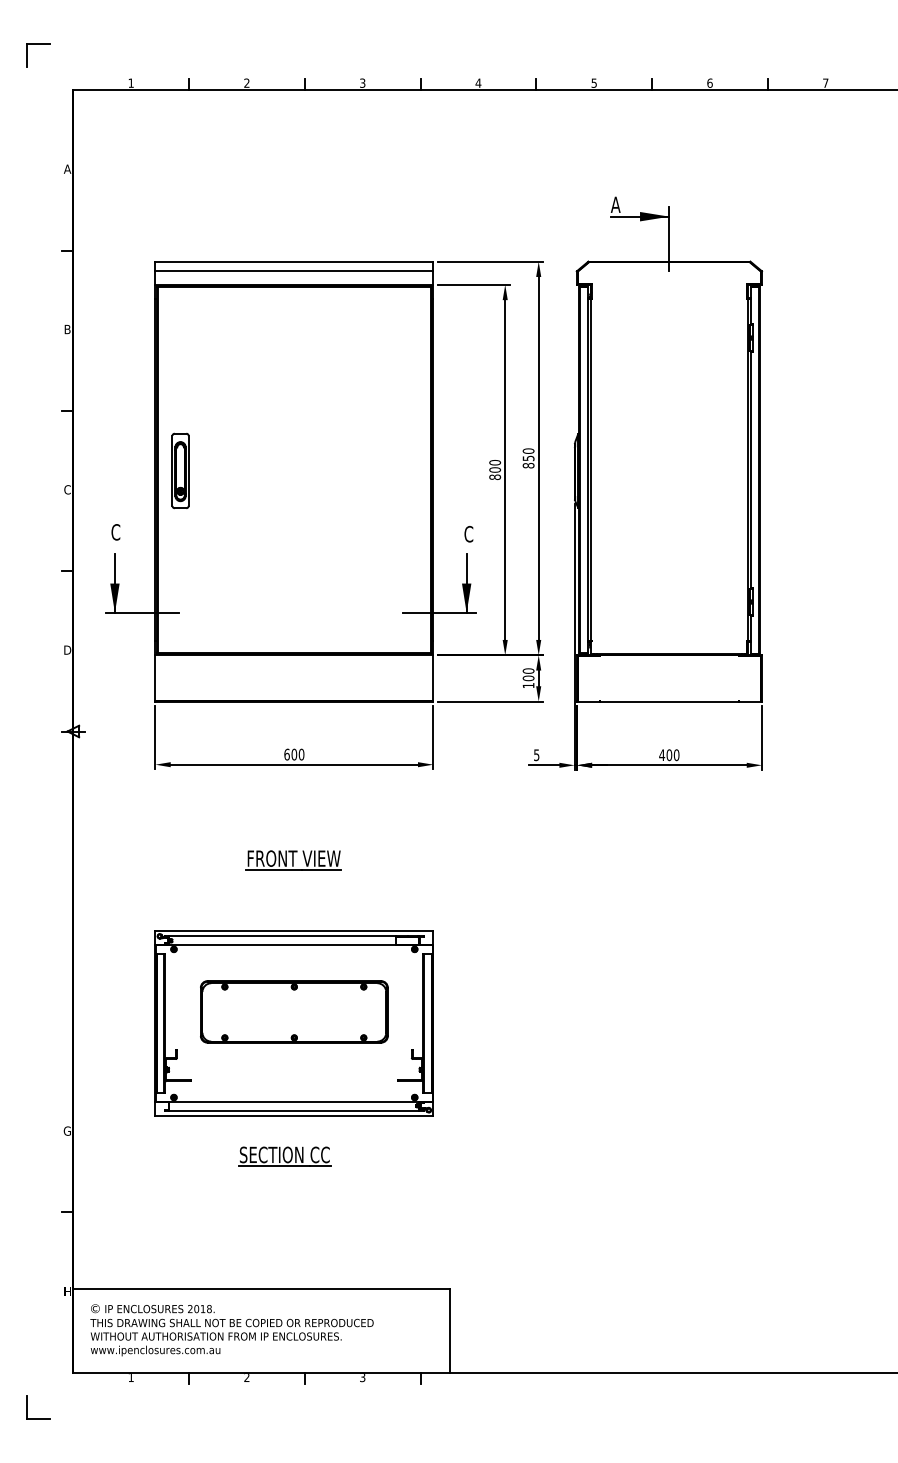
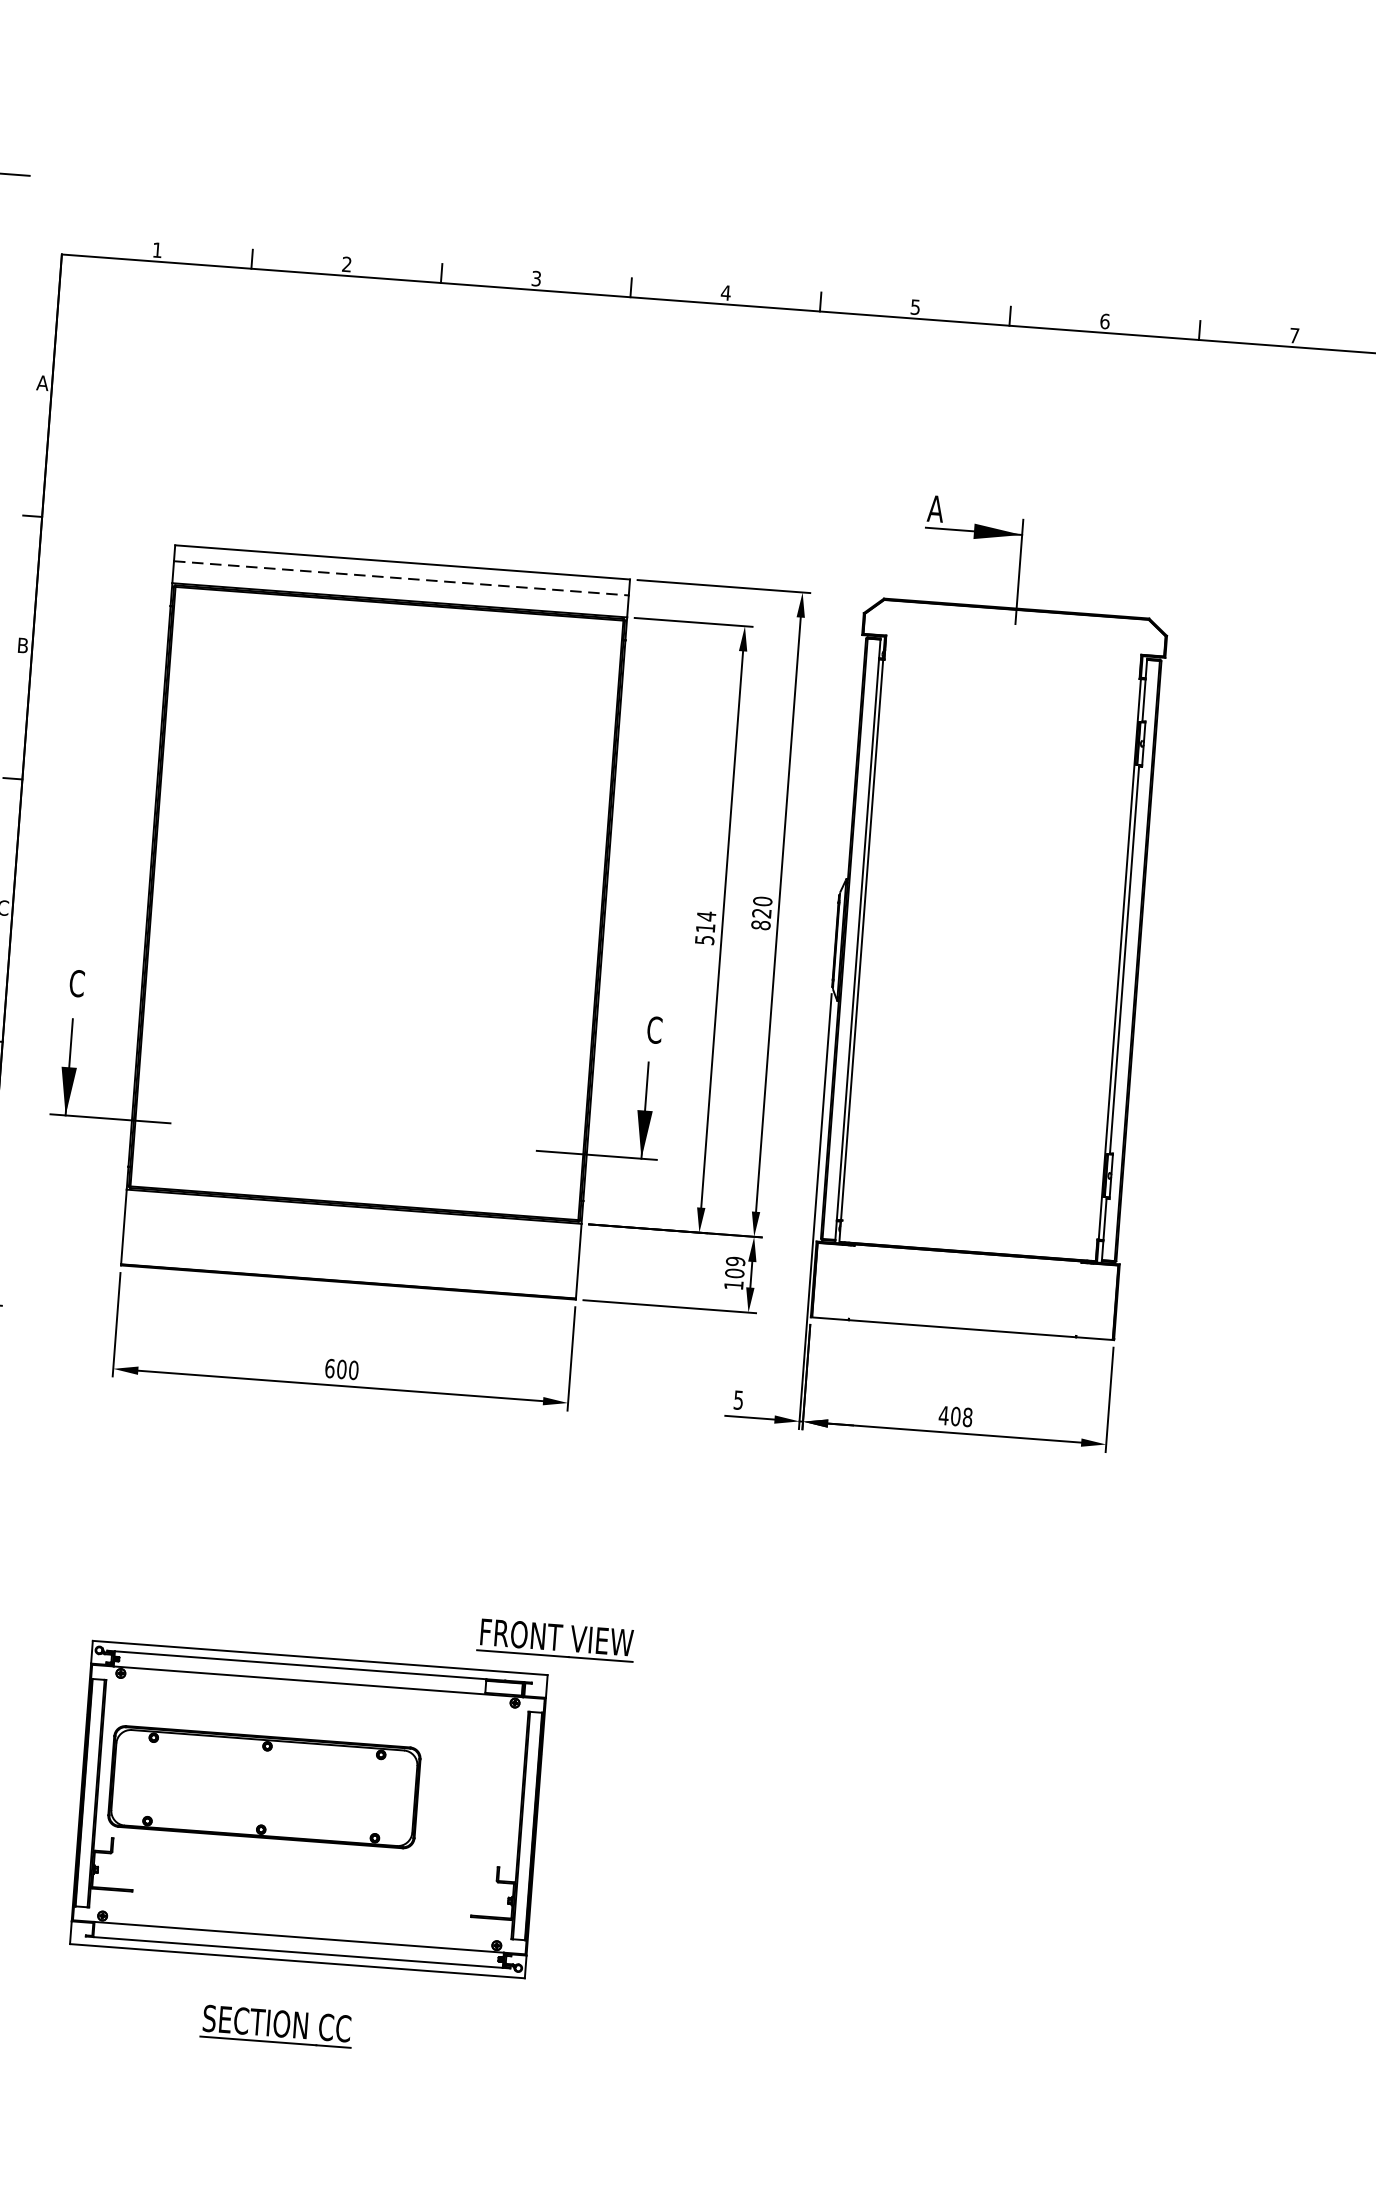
line: (294, 271) -> (401, 578), solid -> dashed
text: (528, 458) -> (761, 913), 850 -> 820
text: (495, 469) -> (706, 927), 800 -> 514
part: (180, 470) -> (190, 890), removed
text: (528, 670) -> (735, 1260), 100 -> 109
text: (676, 754) -> (967, 1416), 400 -> 408
part: (293, 860) -> (555, 1640), moved
part: (294, 1011) -> (264, 1786), moved

